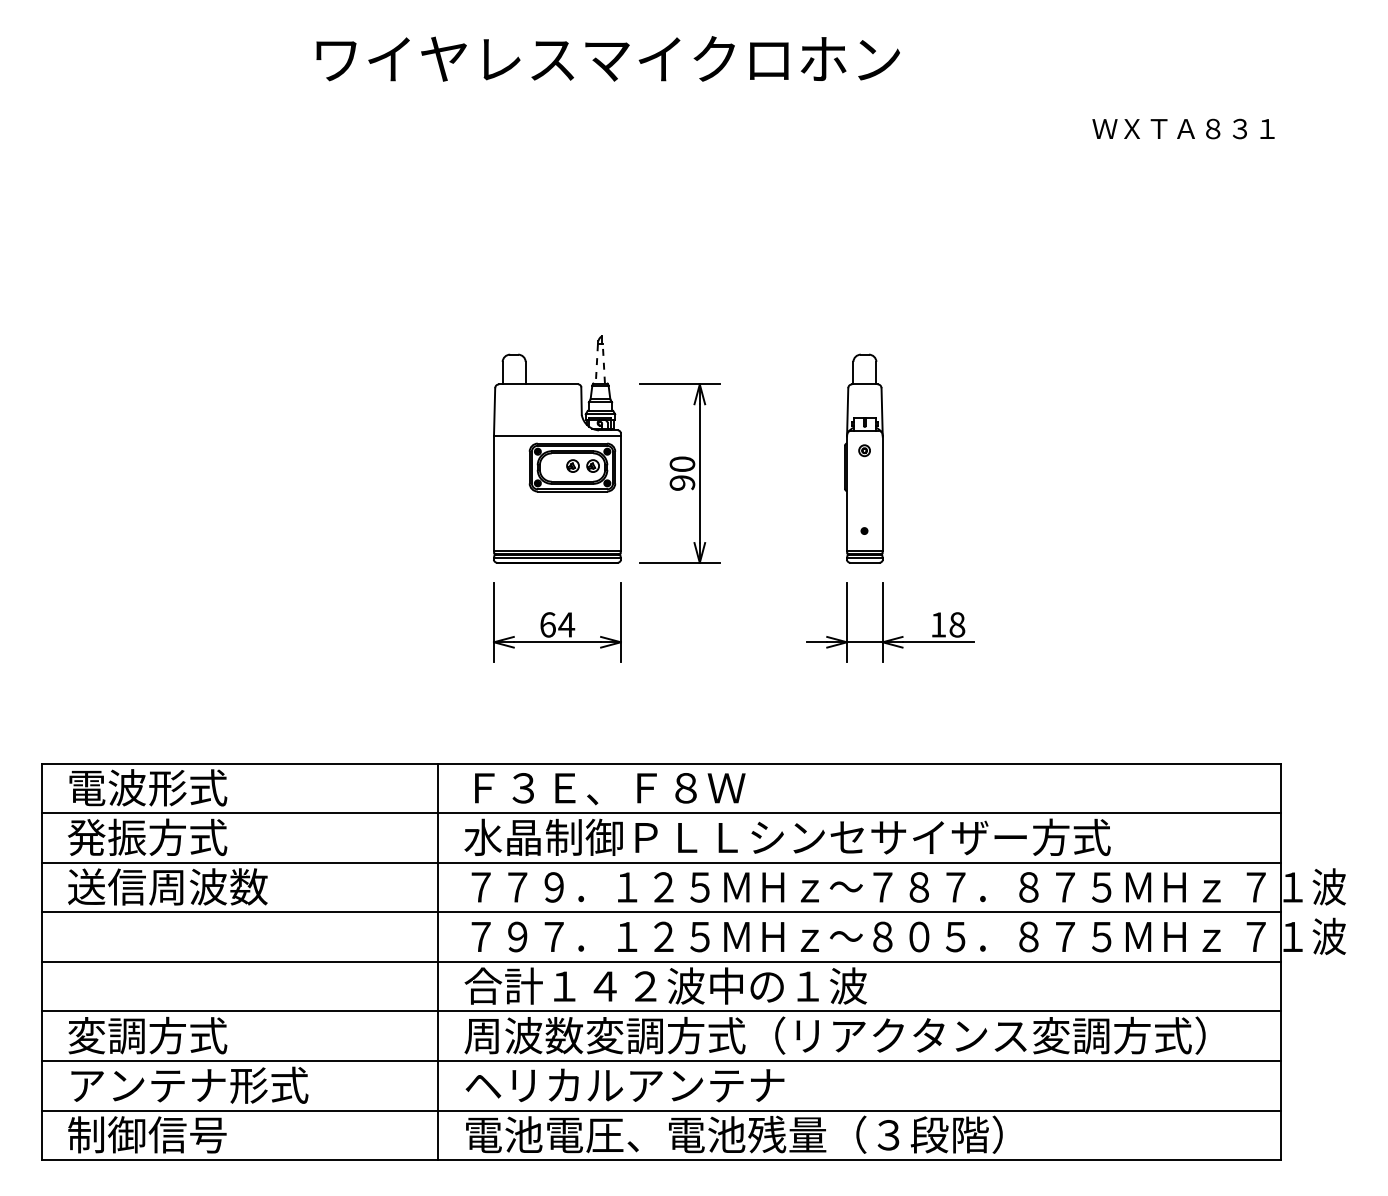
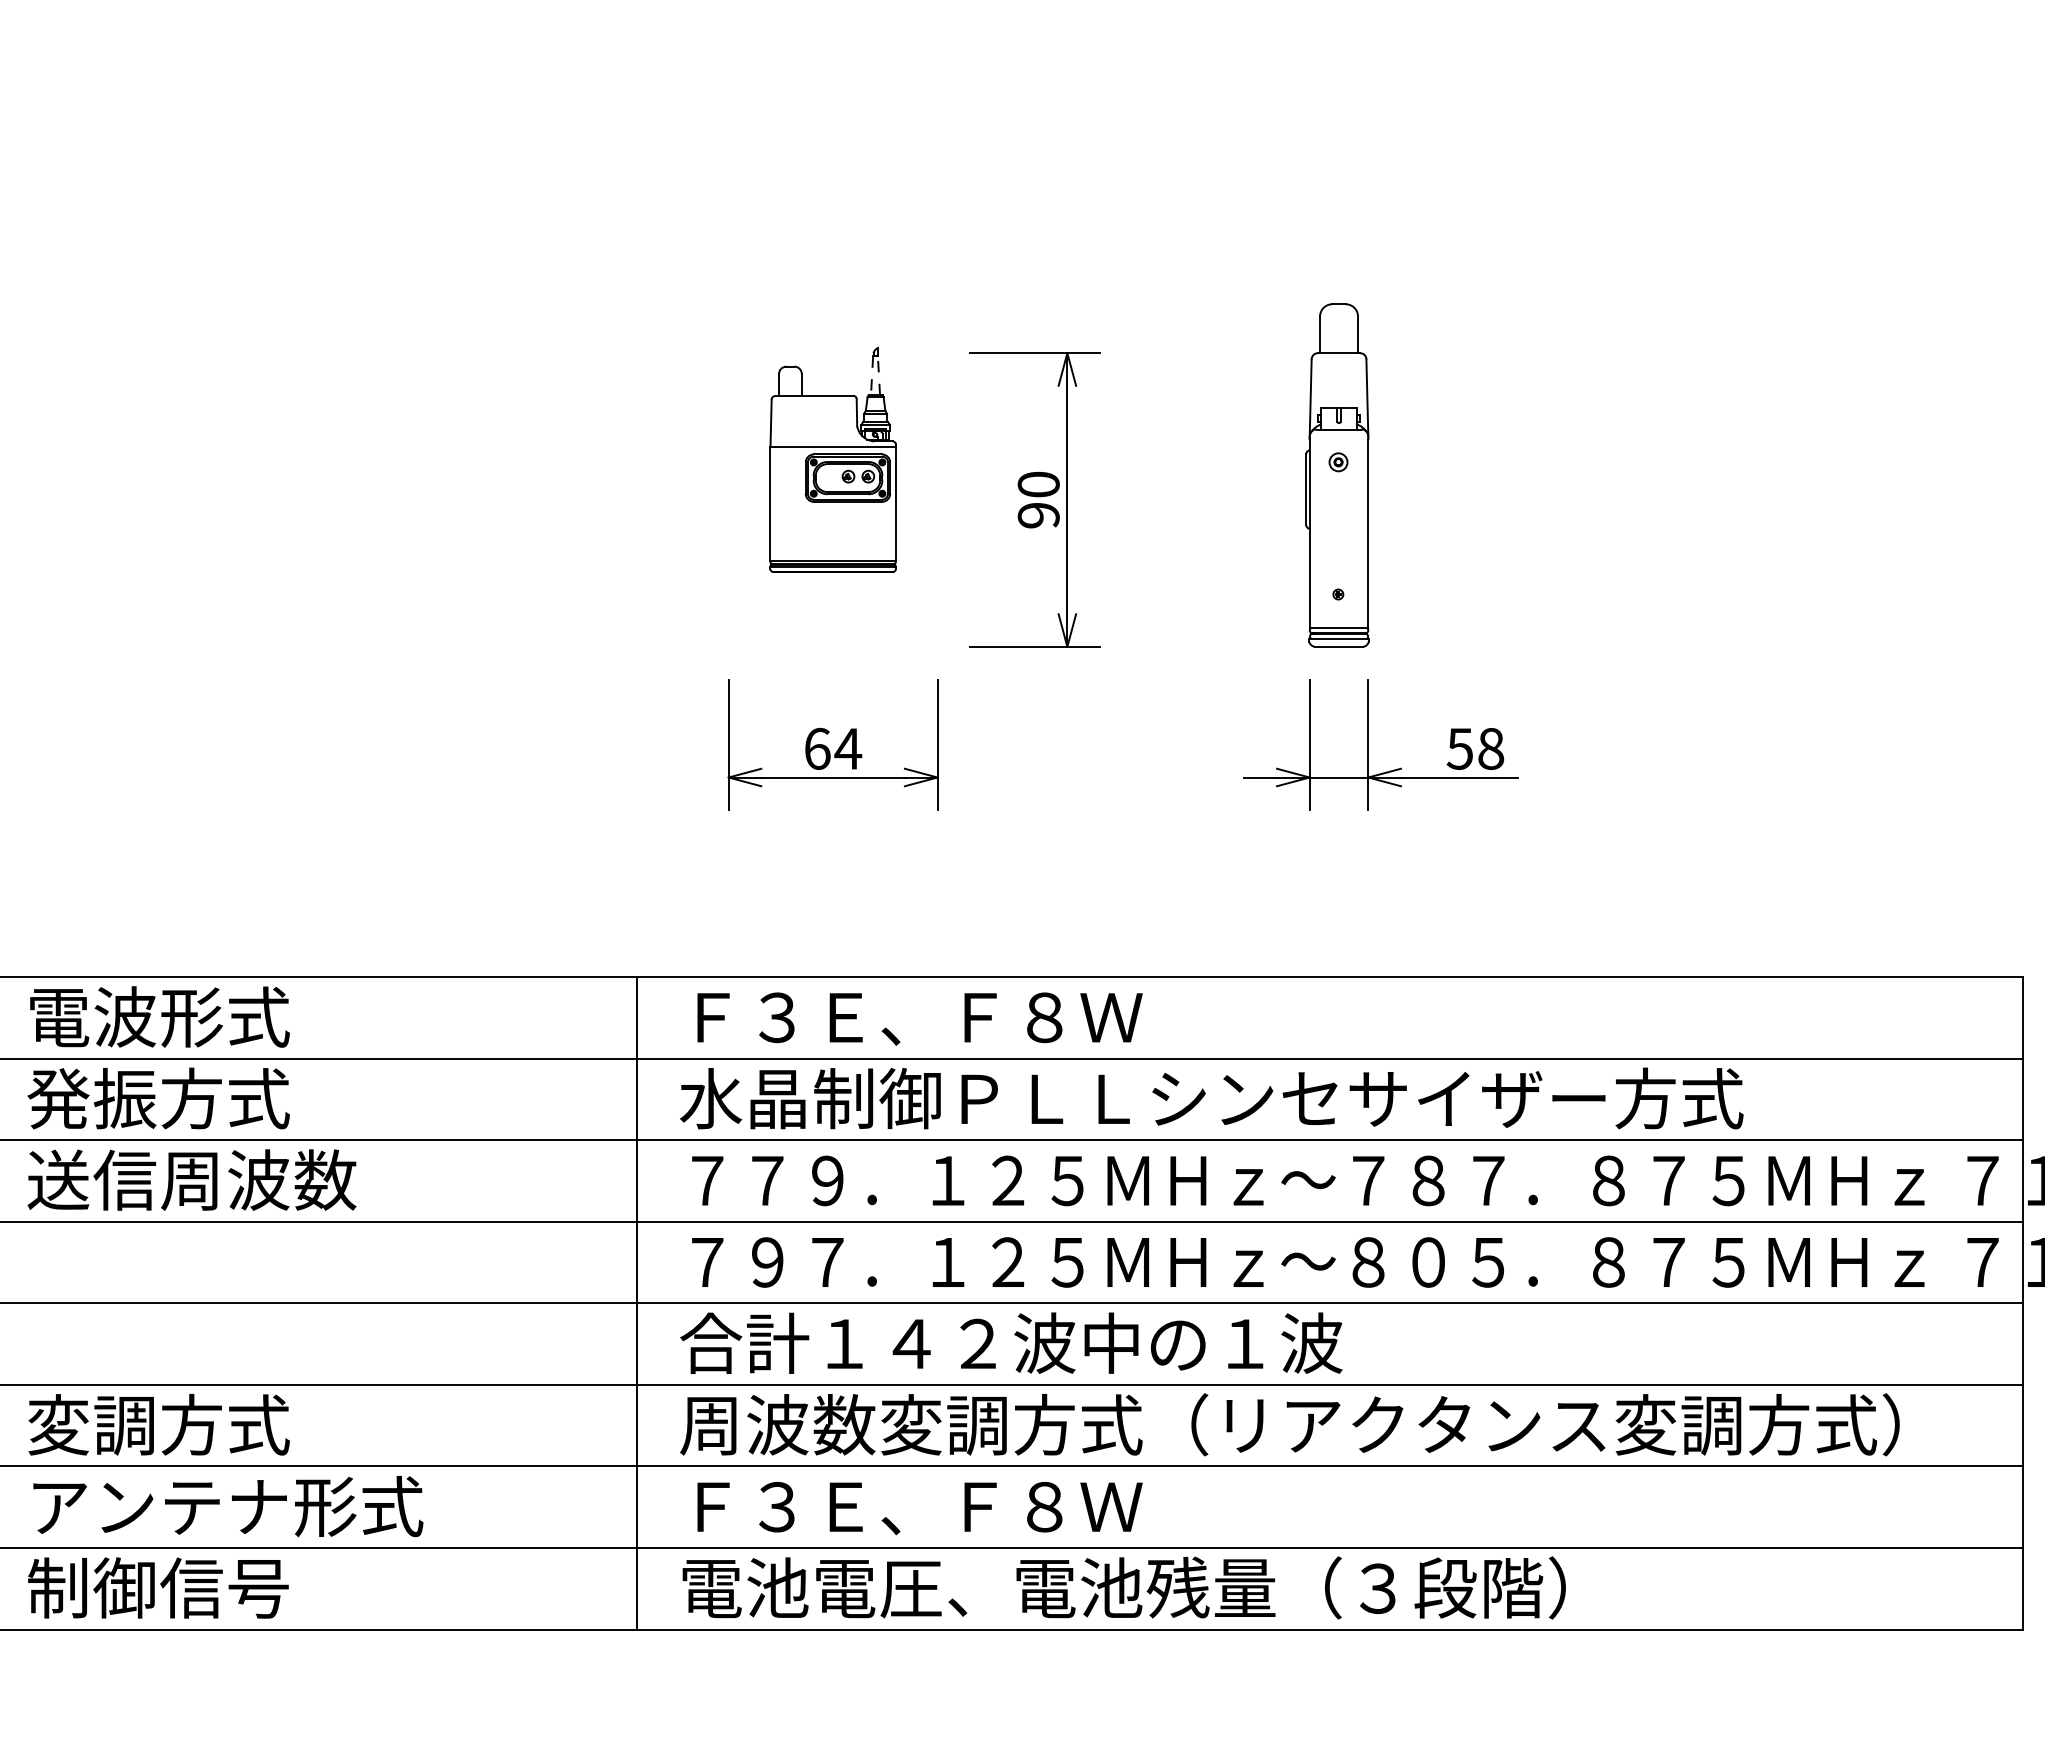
part: (557, 449) -> (833, 460), size x0.6
text: (938, 624) -> (1460, 748), 18 -> 58
text: (624, 1085) -> (943, 1506), ヘリカルアンテナ -> Ｆ３Ｅ、Ｆ８Ｗ

